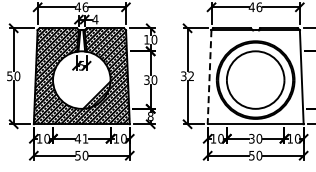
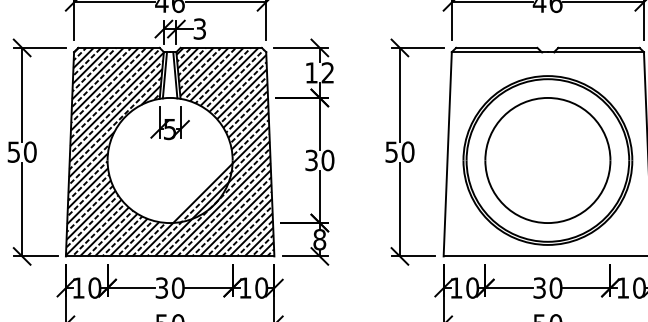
text: (95, 19) -> (199, 28), 4 -> 3
text: (154, 39) -> (328, 72), 10 -> 12
text: (187, 76) -> (399, 152), 32 -> 50
line: (209, 77) -> (447, 154), dashed -> solid
text: (81, 138) -> (169, 287), 41 -> 30

